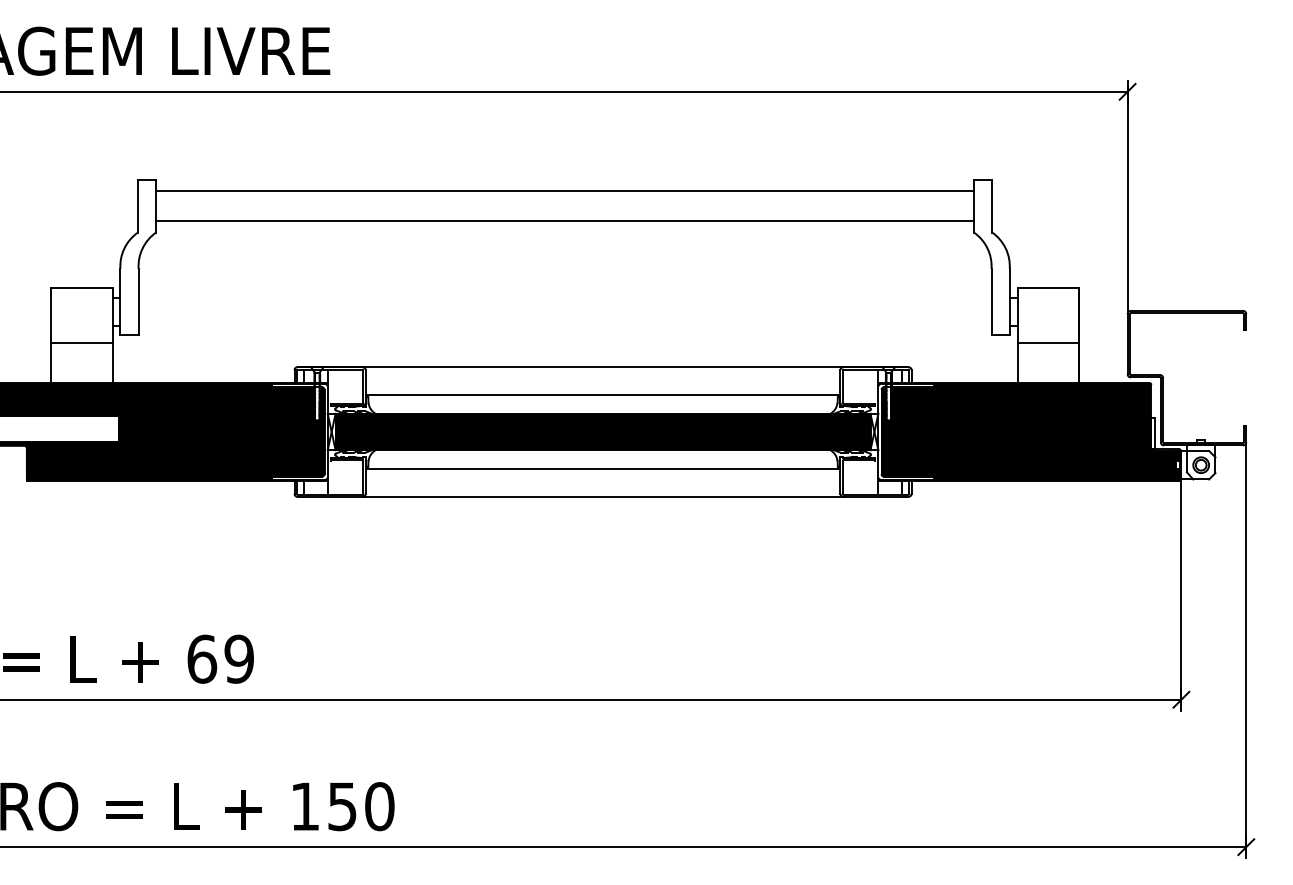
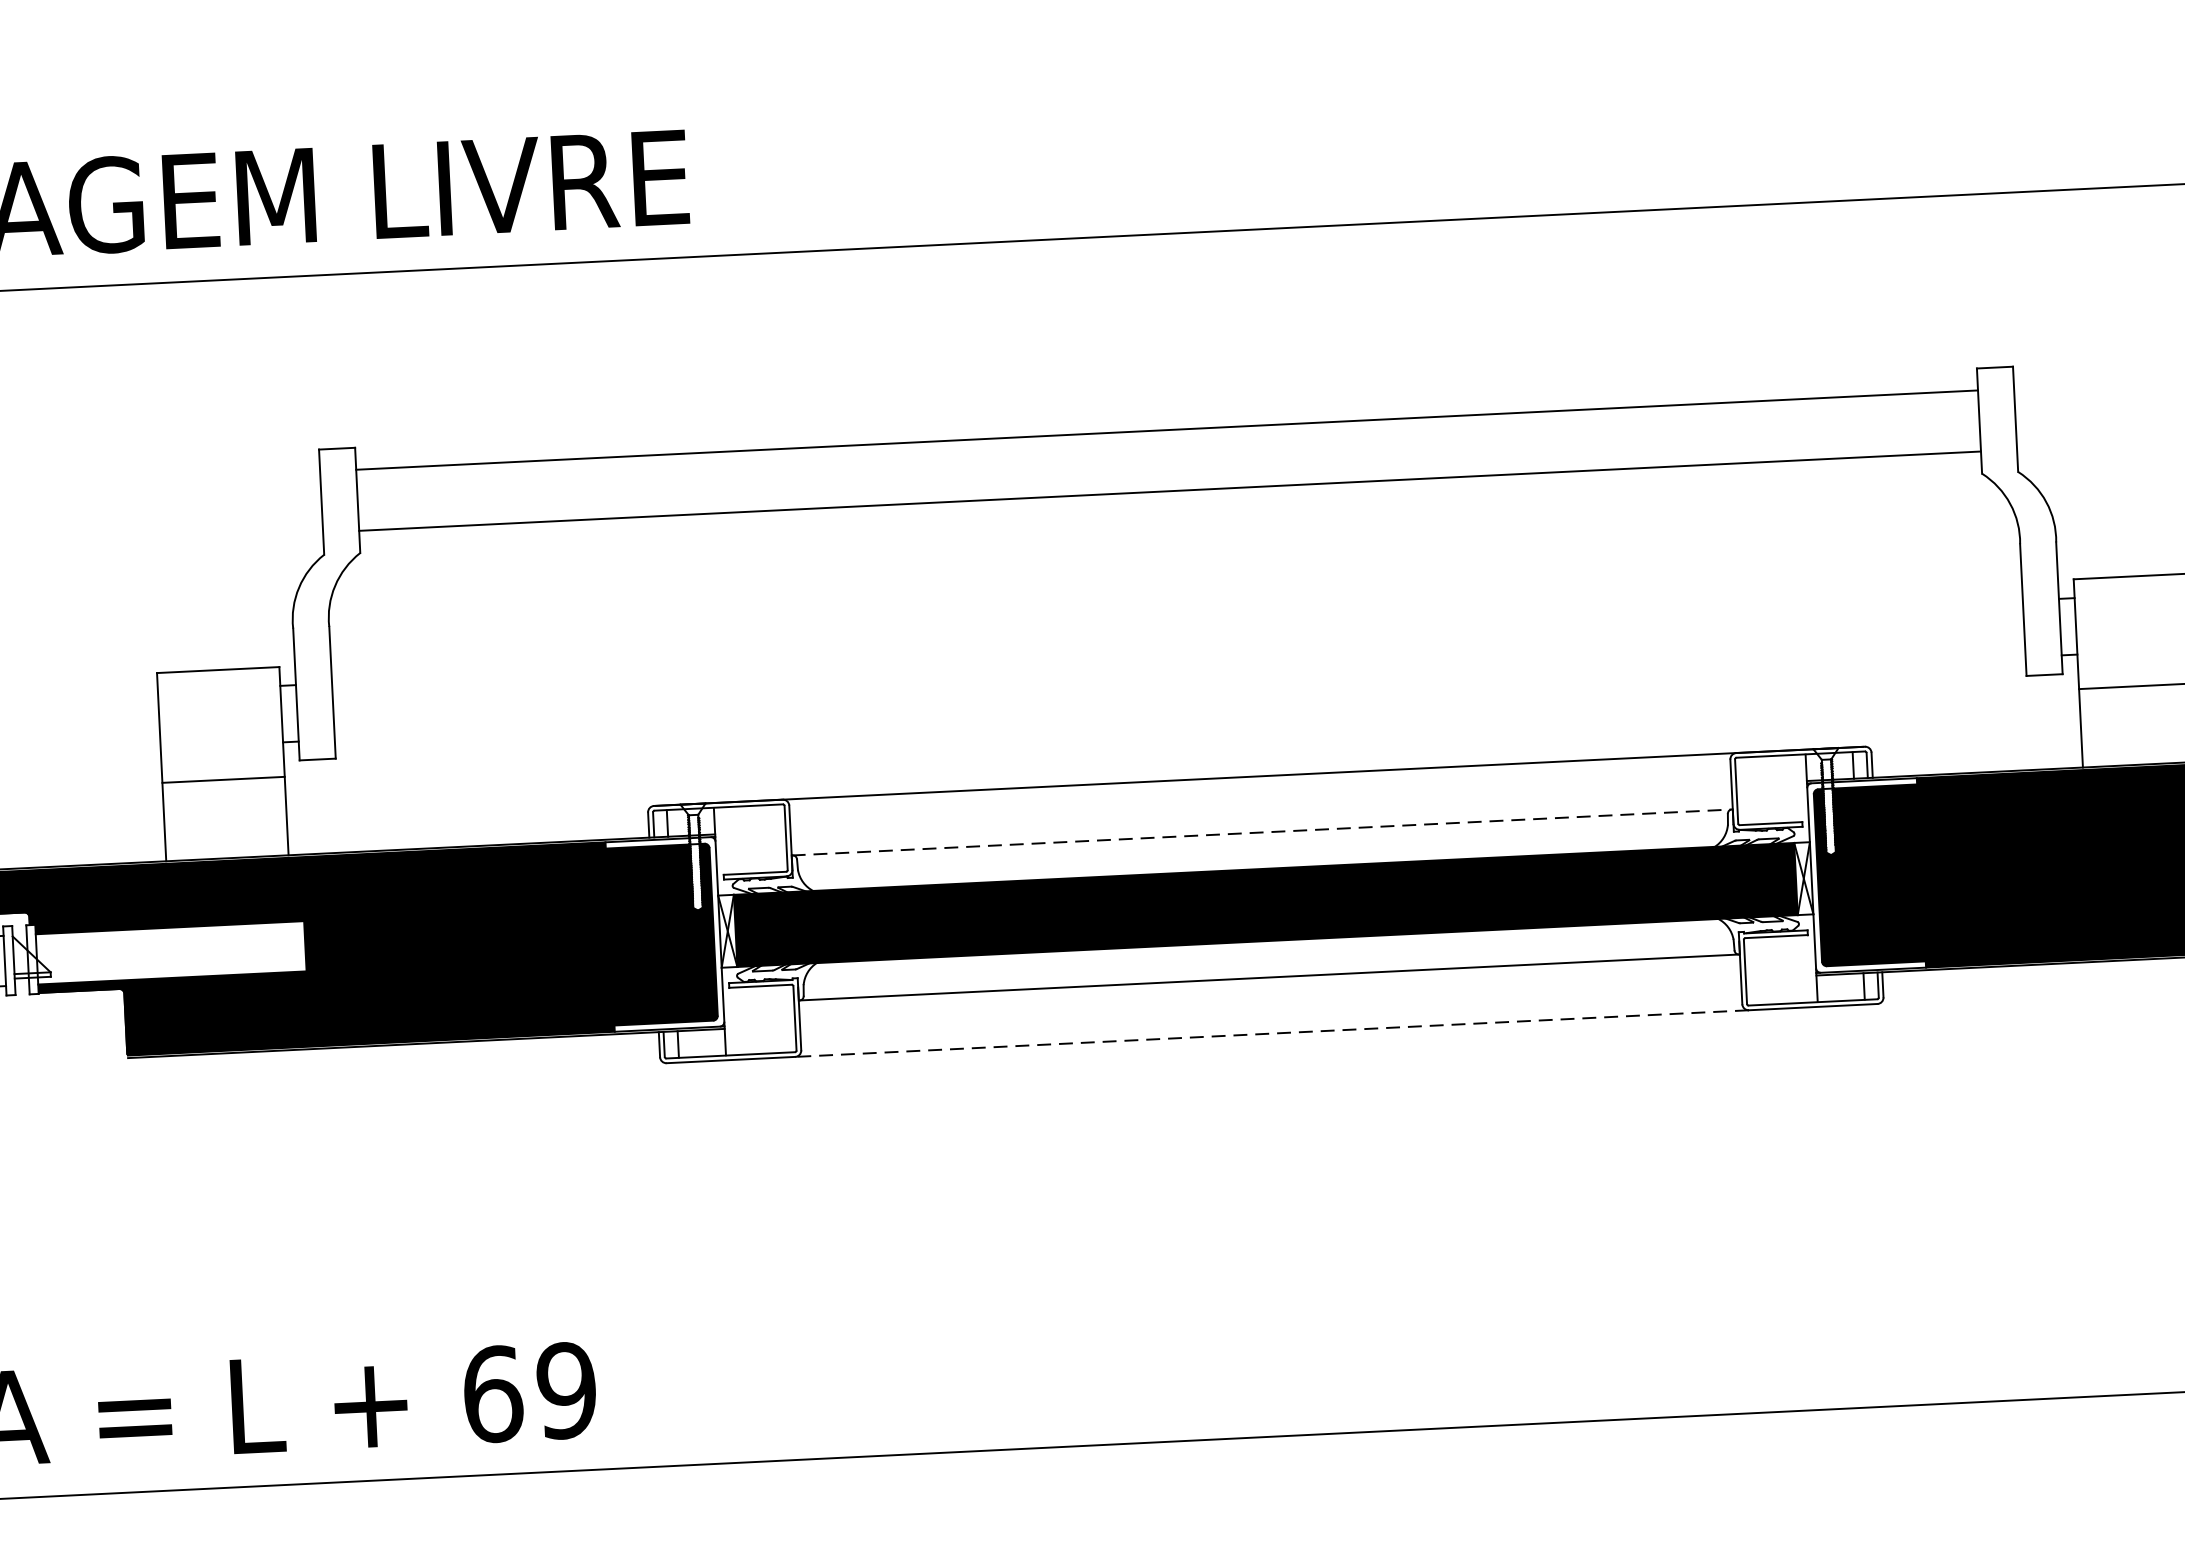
line: (602, 395) -> (1261, 832), solid -> dashed
line: (603, 496) -> (1272, 1032), solid -> dashed

